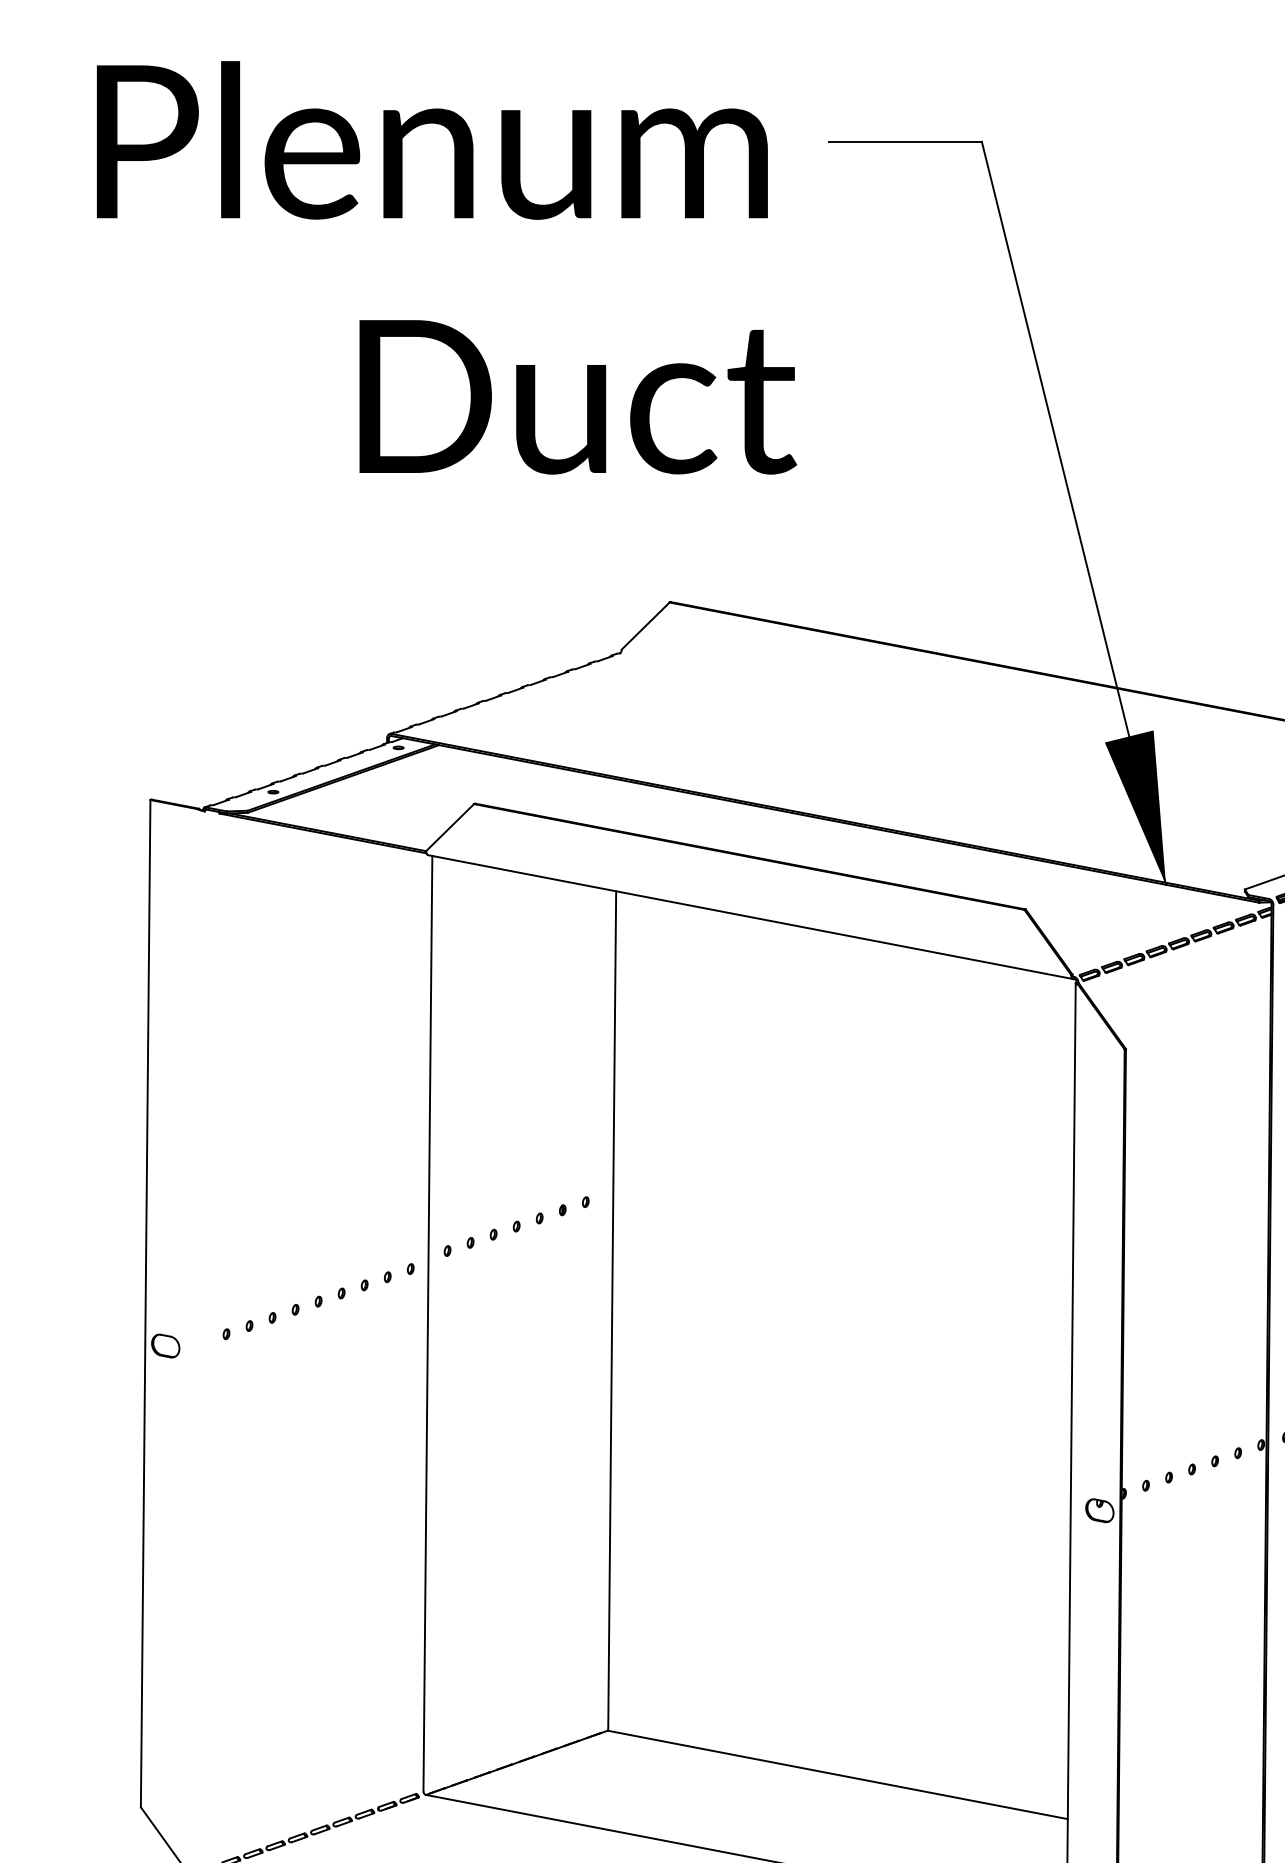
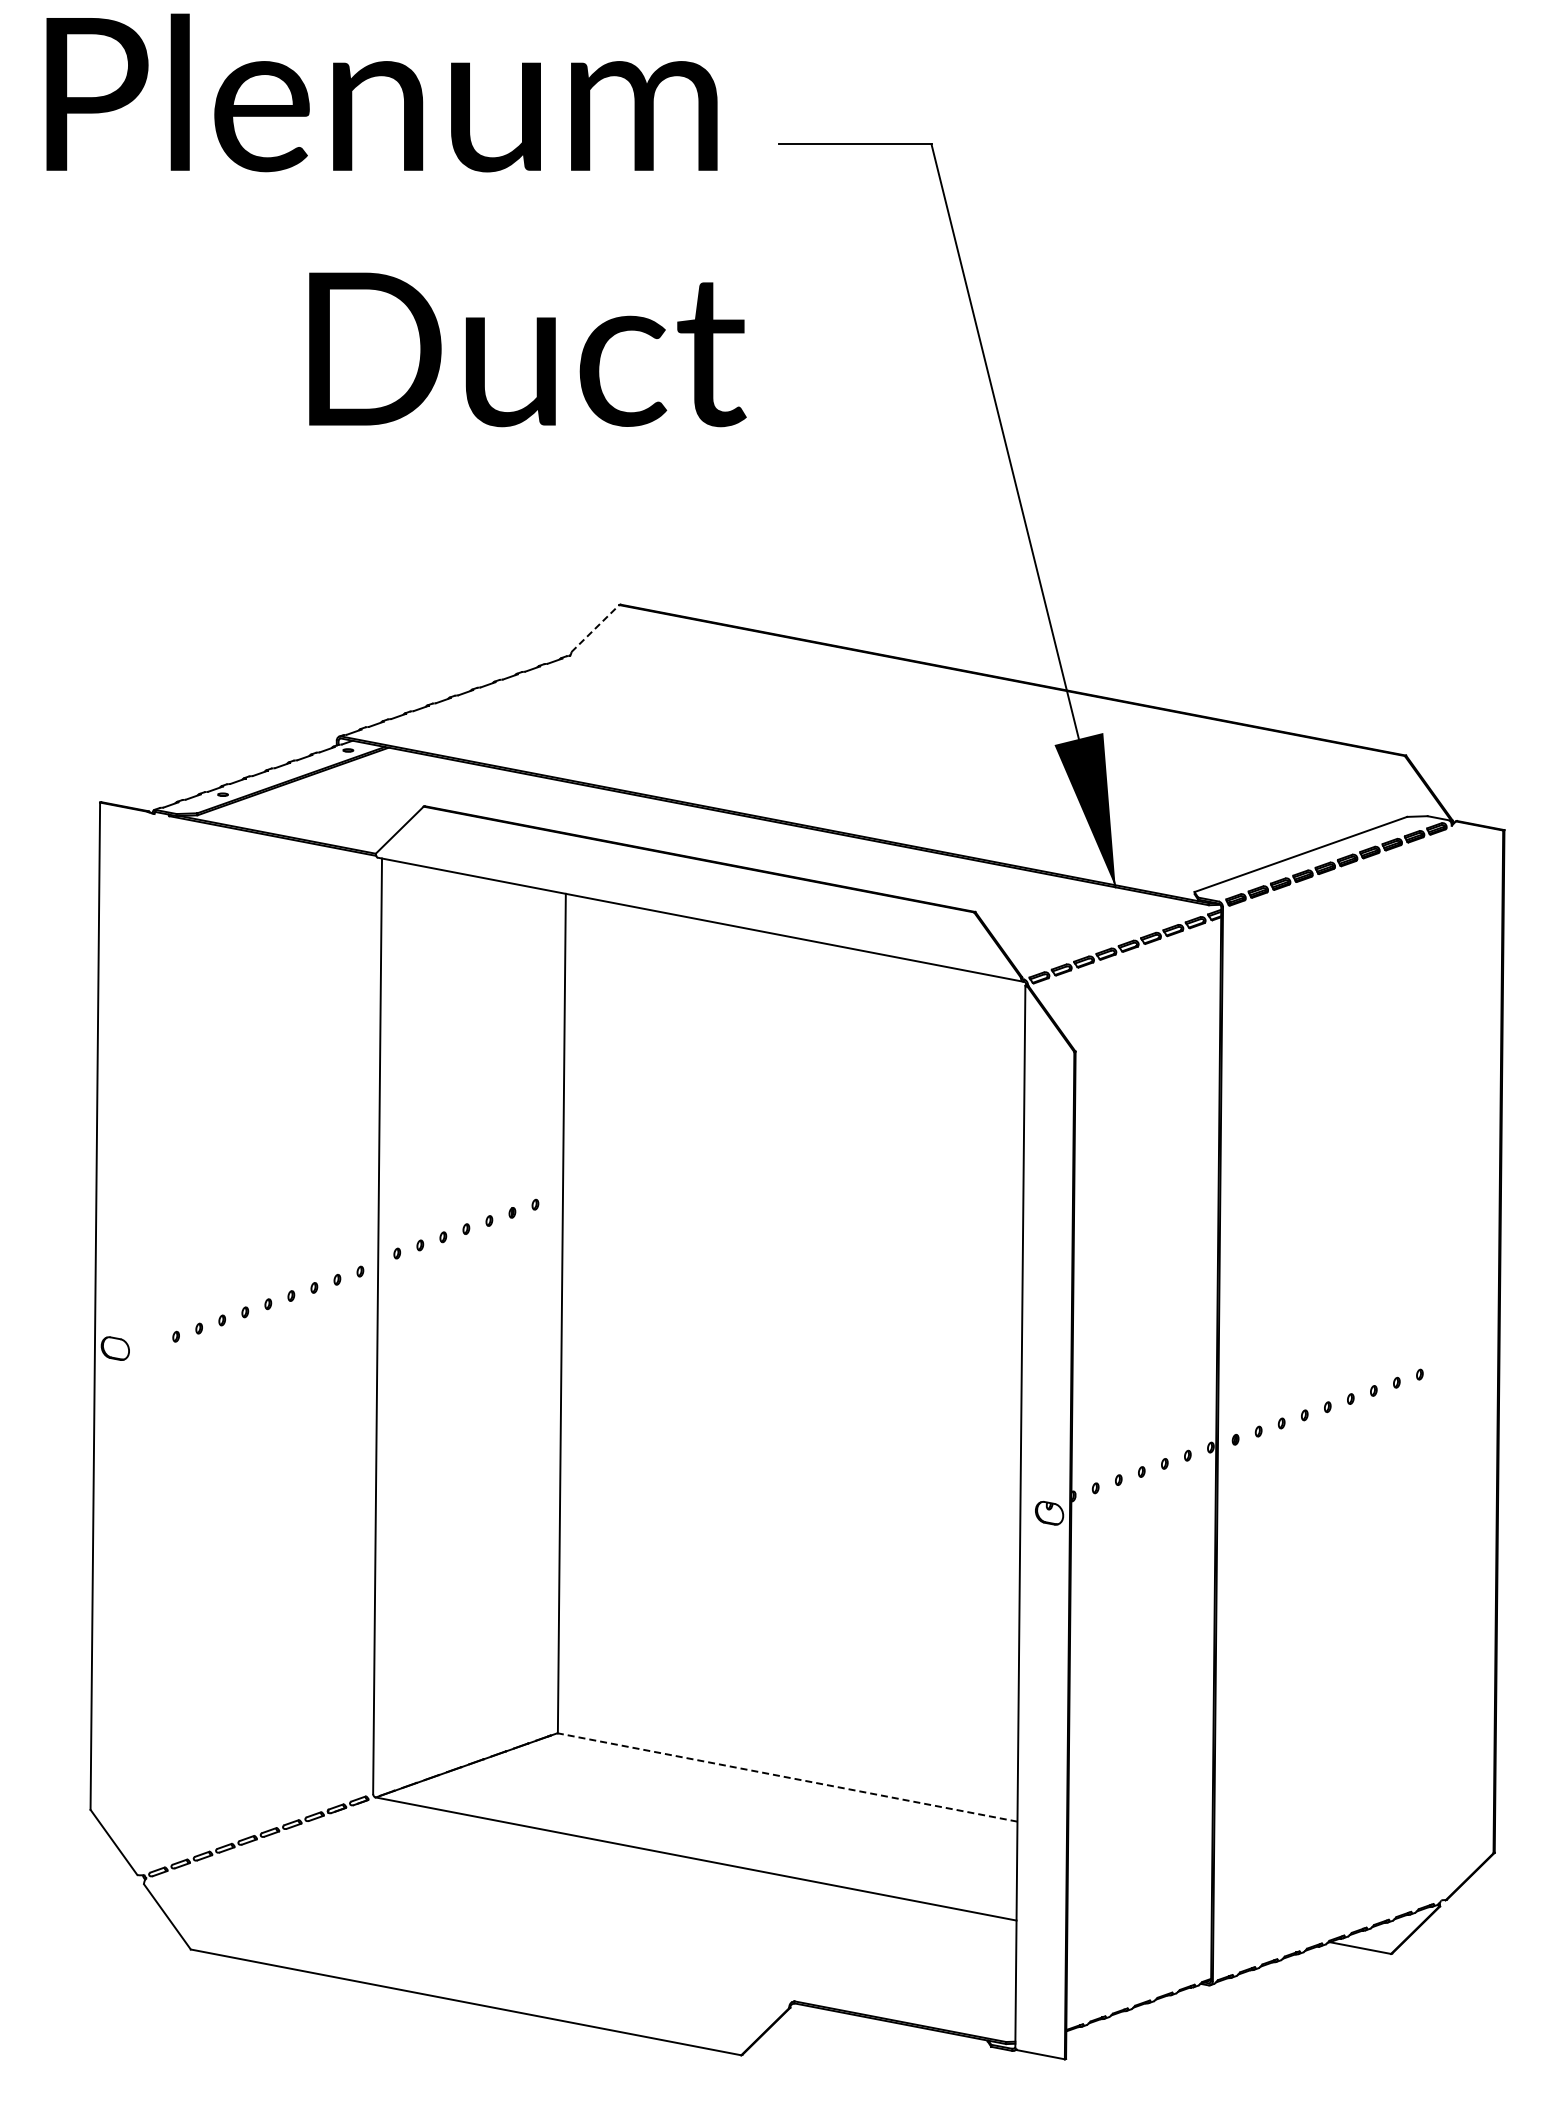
text: (446, 267) -> (396, 220), moved
line: (645, 625) -> (595, 628), solid -> dashed
line: (837, 1774) -> (787, 1777), solid -> dashed

